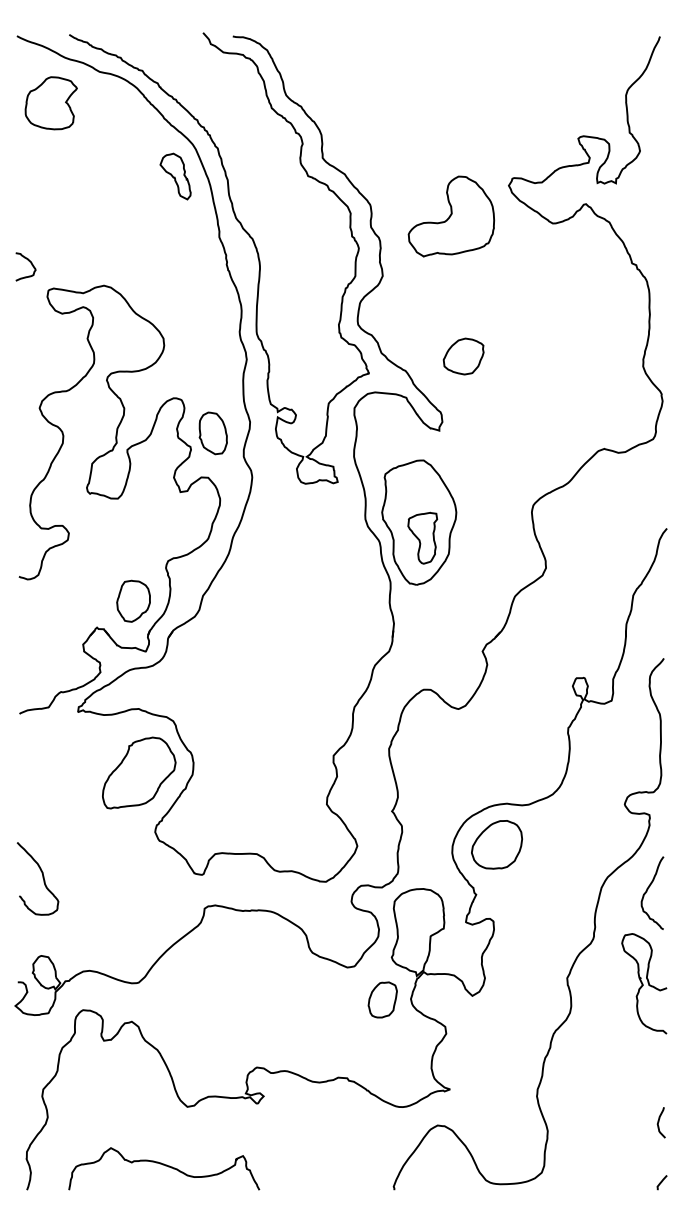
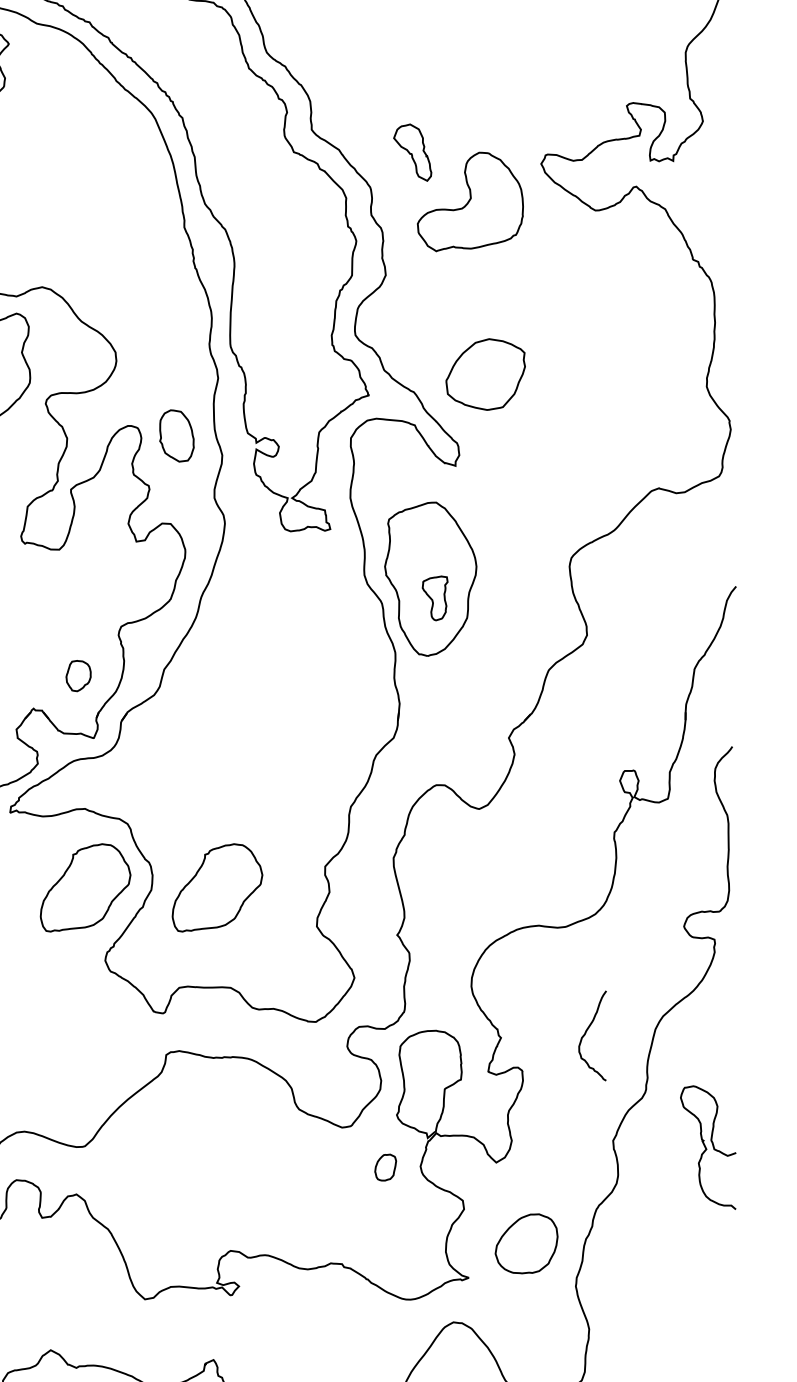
part: (175, 176) -> (412, 152), moved
part: (463, 356) -> (485, 374), size x1.6
part: (212, 433) -> (175, 436), moved
part: (422, 537) -> (434, 597), size x0.7
part: (133, 600) -> (78, 675), size x0.6
part: (246, 772) -> (217, 887), added
part: (496, 844) -> (525, 1243), moved
curve: (648, 889) -> (587, 1031), moved
part: (382, 999) -> (385, 1167), size x0.6
curve: (659, 1122) -> (726, 1318), removed

